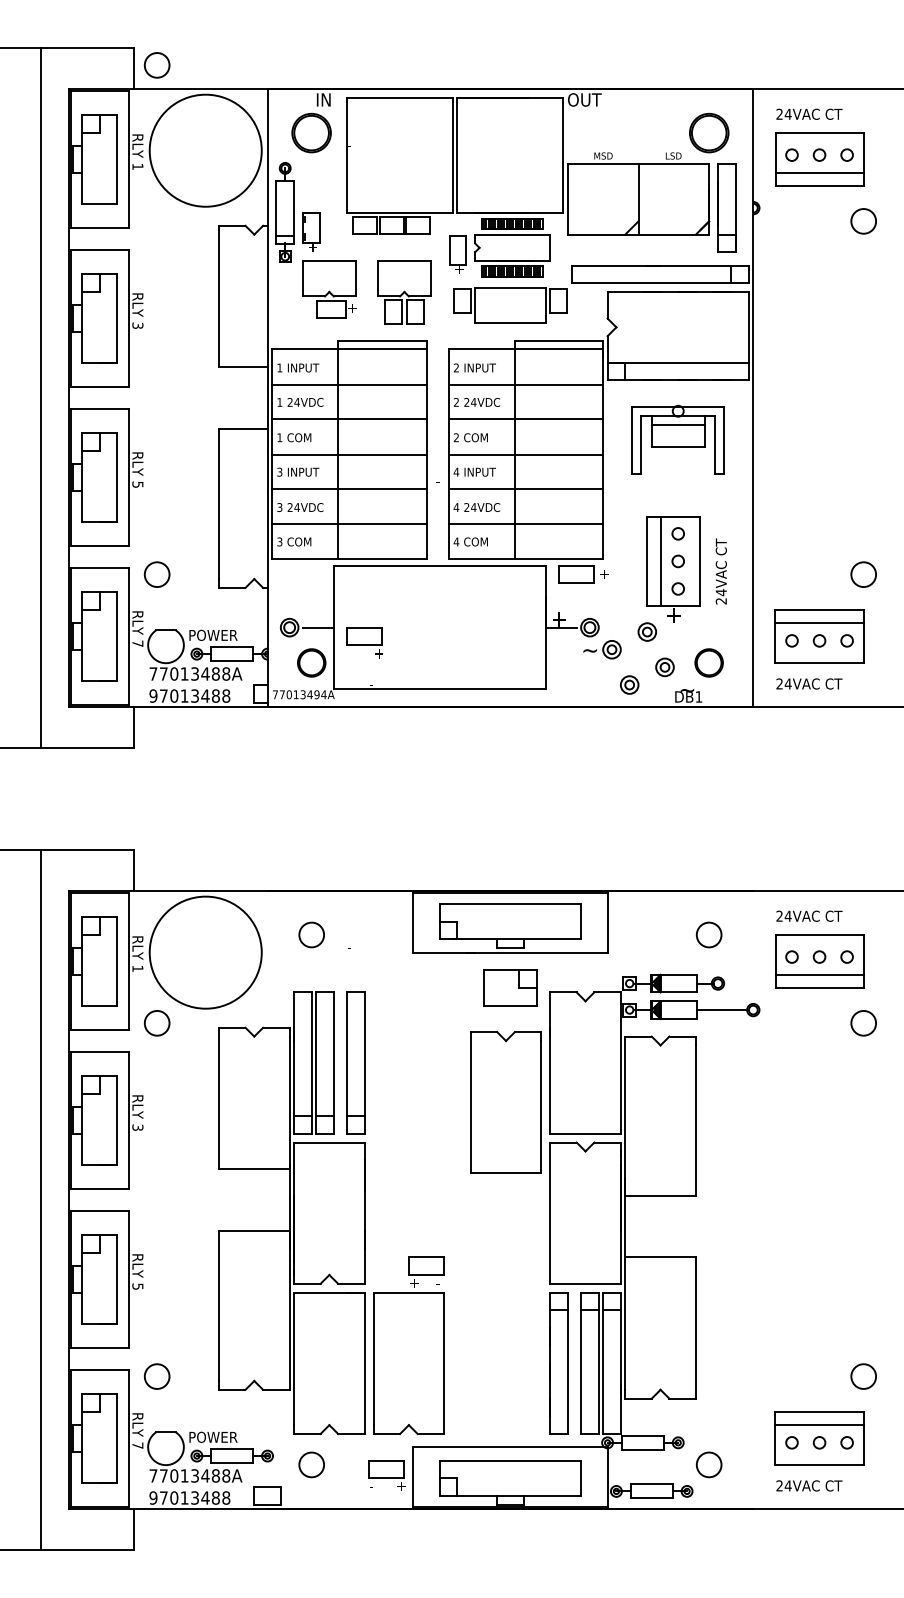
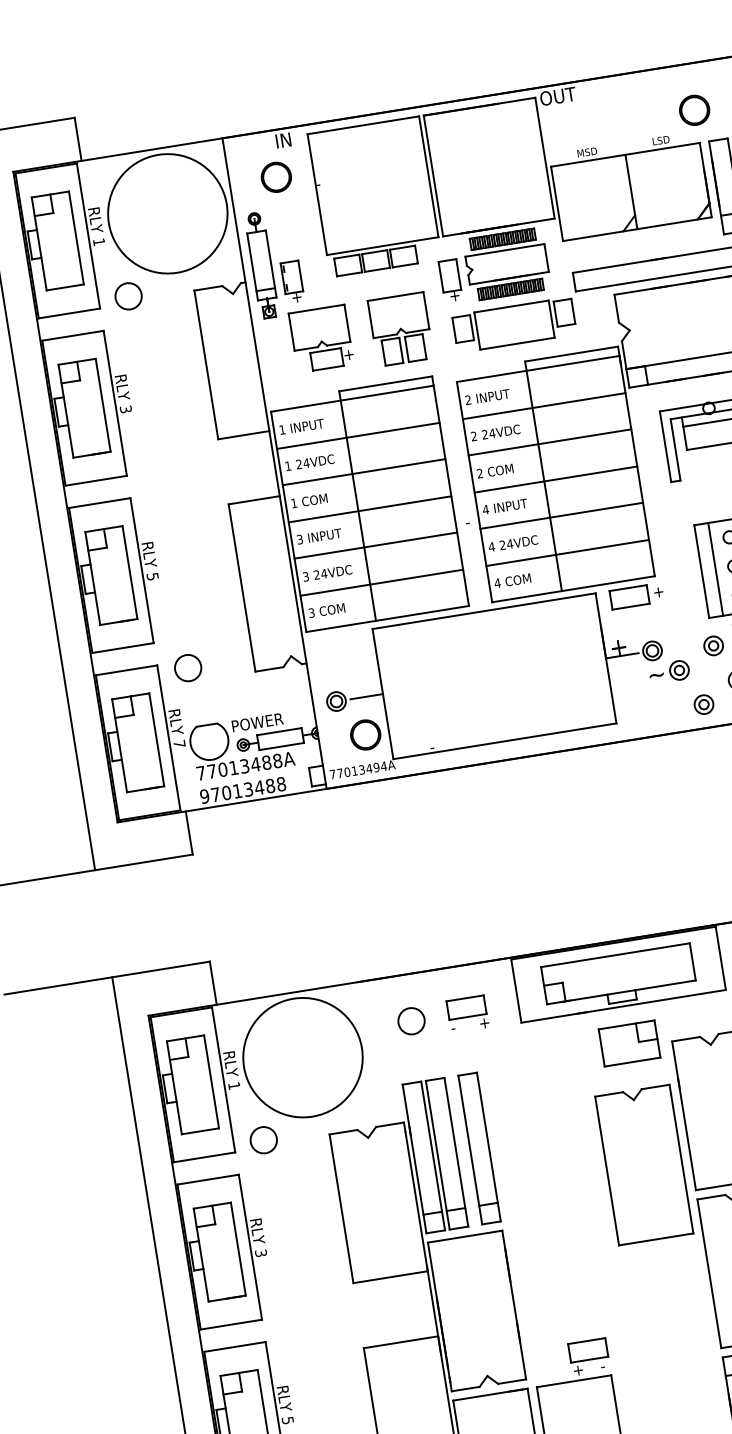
circle: (156, 65) -> (127, 296), moved
circle: (311, 132) -> (276, 176), size x0.71
circle: (708, 132) -> (693, 109), size x0.71
part: (364, 642) -> (467, 1013), moved

